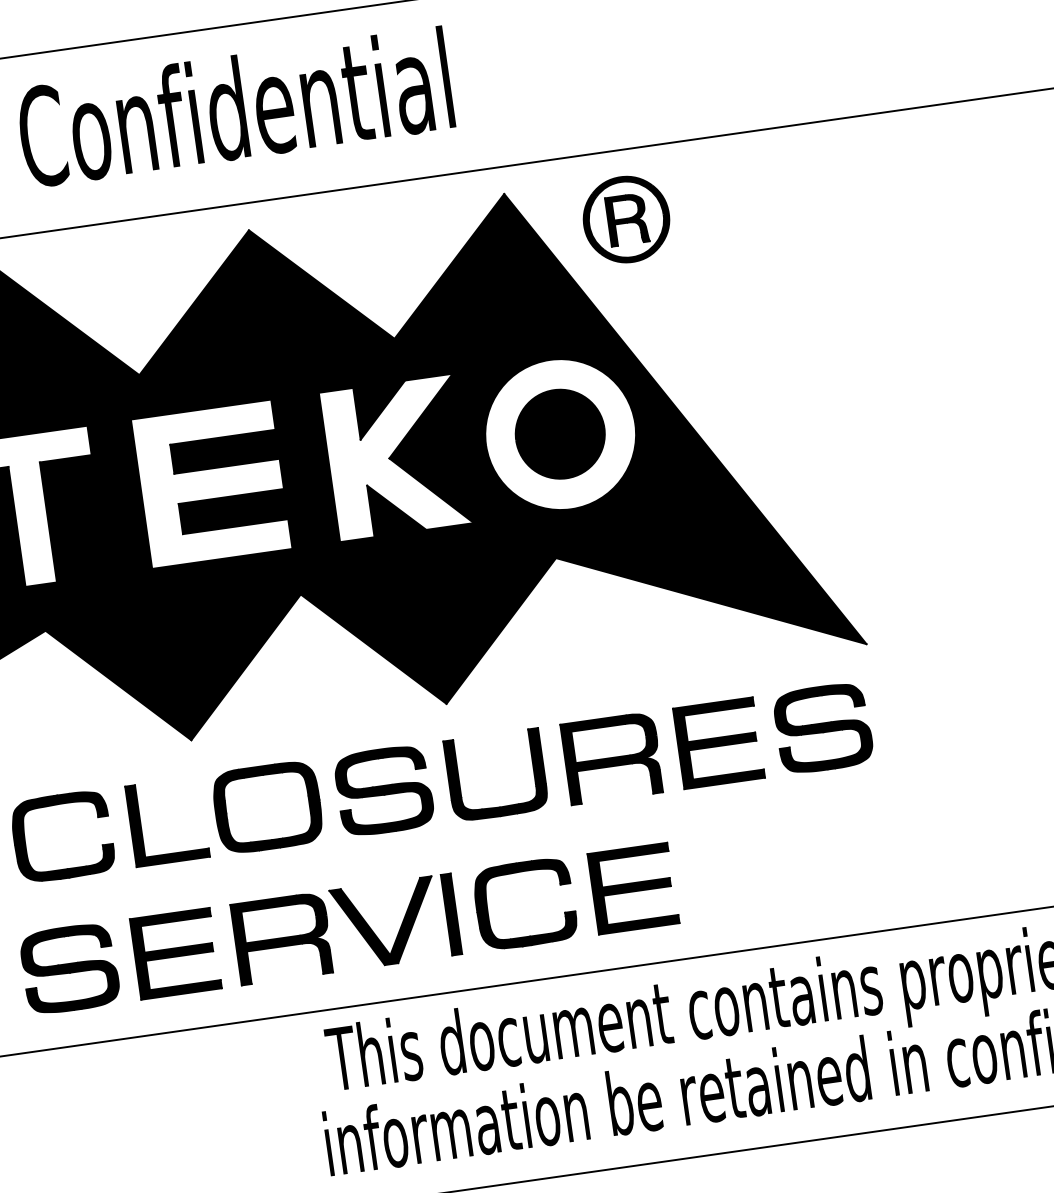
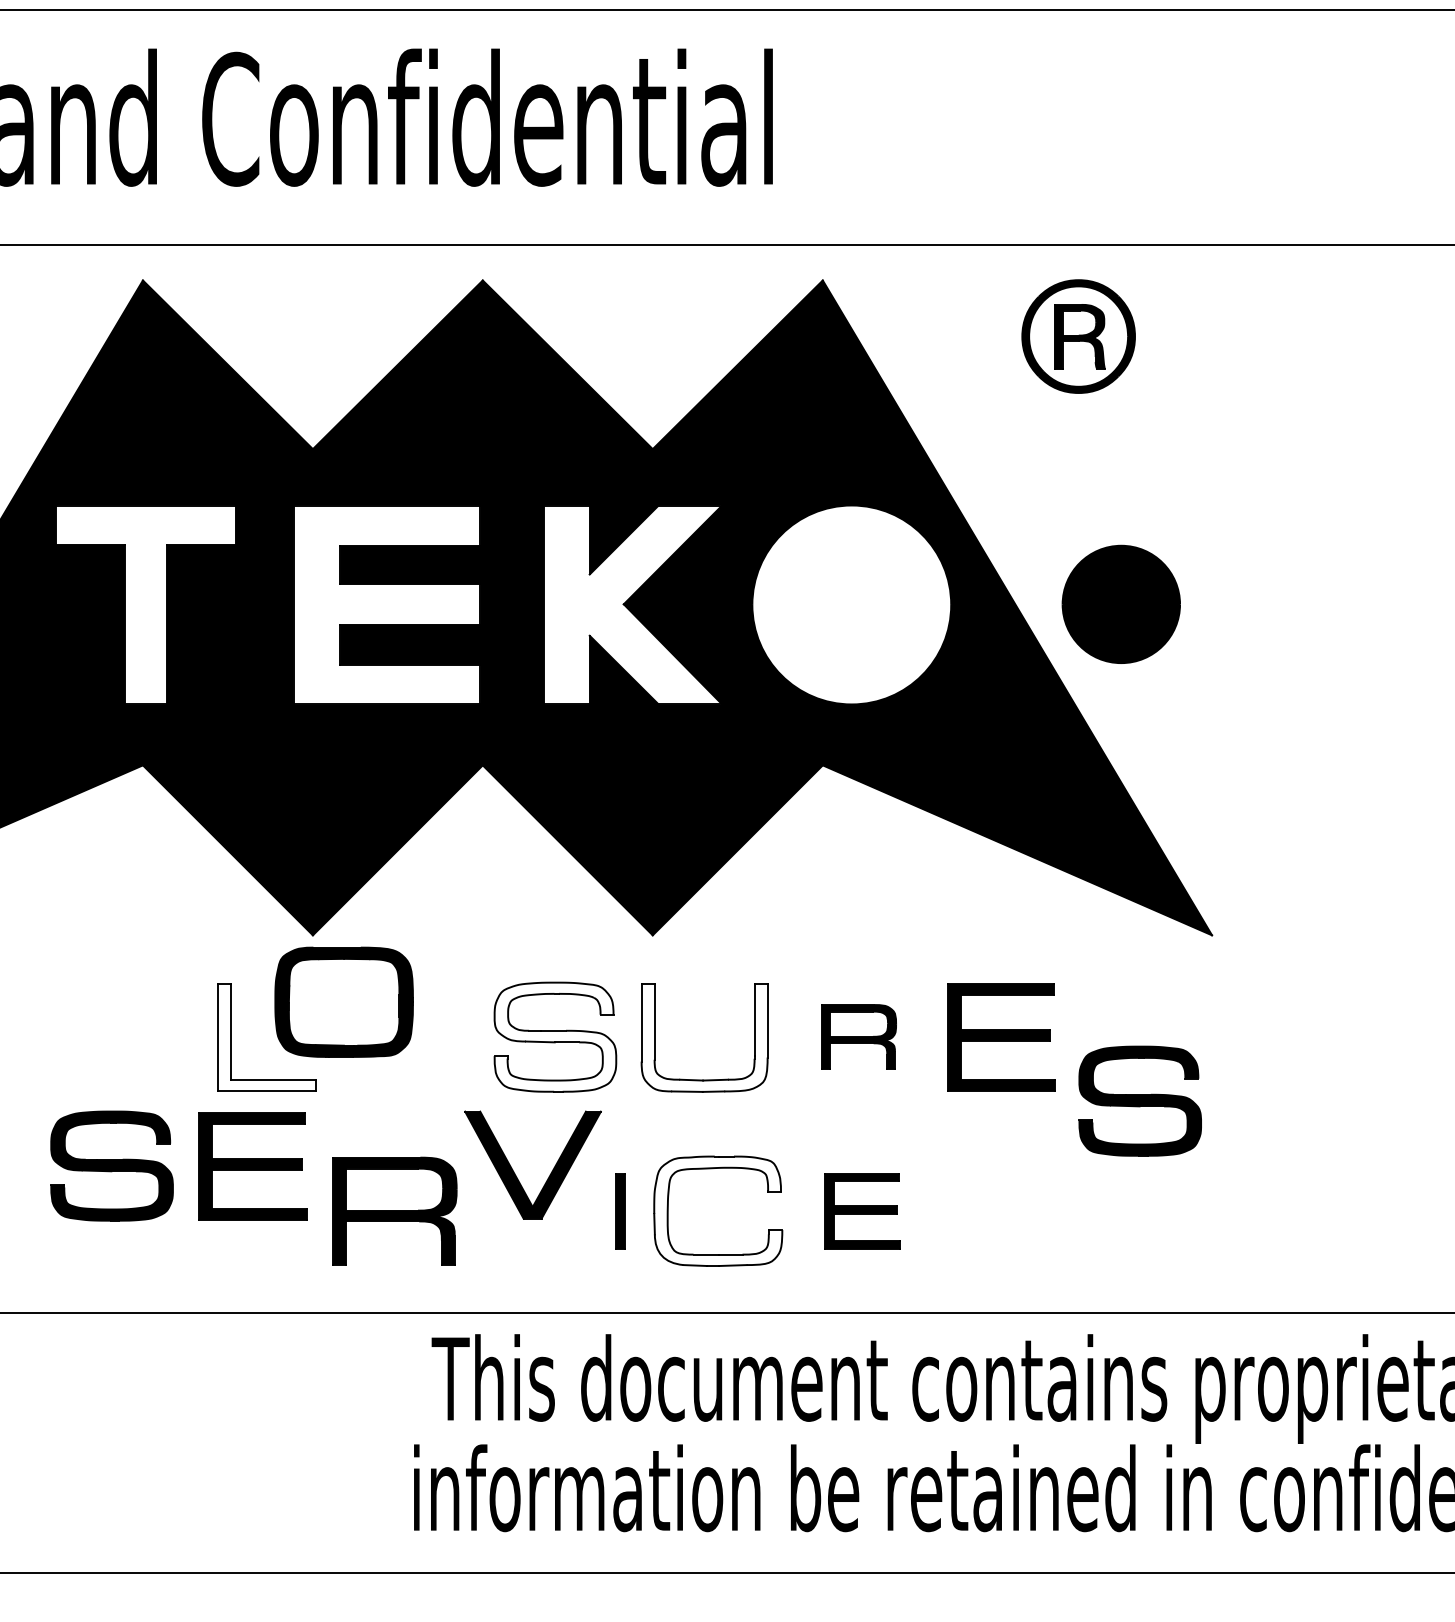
part: (626, 219) -> (1078, 336), moved
part: (559, 433) -> (1120, 603), moved
part: (822, 727) -> (1139, 1100), moved
part: (611, 757) -> (858, 1036), size x0.6
fill: (496, 775) -> (704, 1037), removed
fill: (384, 790) -> (555, 1036), removed
part: (55, 805) -> (123, 995), removed
part: (267, 806) -> (343, 1001), moved
fill: (167, 821) -> (266, 1036), removed
part: (633, 888) -> (862, 1211), size x0.7
fill: (525, 904) -> (718, 1211), removed
part: (451, 914) -> (620, 1211), size x0.7
part: (373, 931) -> (515, 1173), moved
part: (175, 954) -> (252, 1166), moved
part: (69, 968) -> (111, 1165), moved

